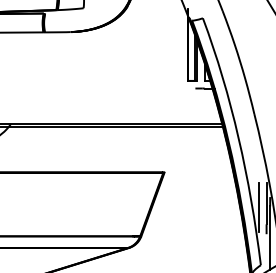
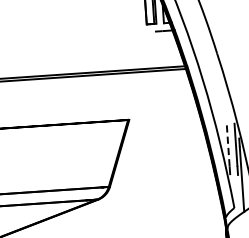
line: (259, 203) -> (228, 144), solid -> dashed

